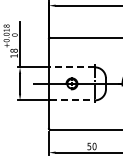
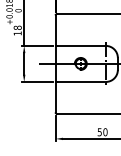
line: (72, 67) -> (81, 46), dashed -> solid
line: (72, 100) -> (81, 82), dashed -> solid

